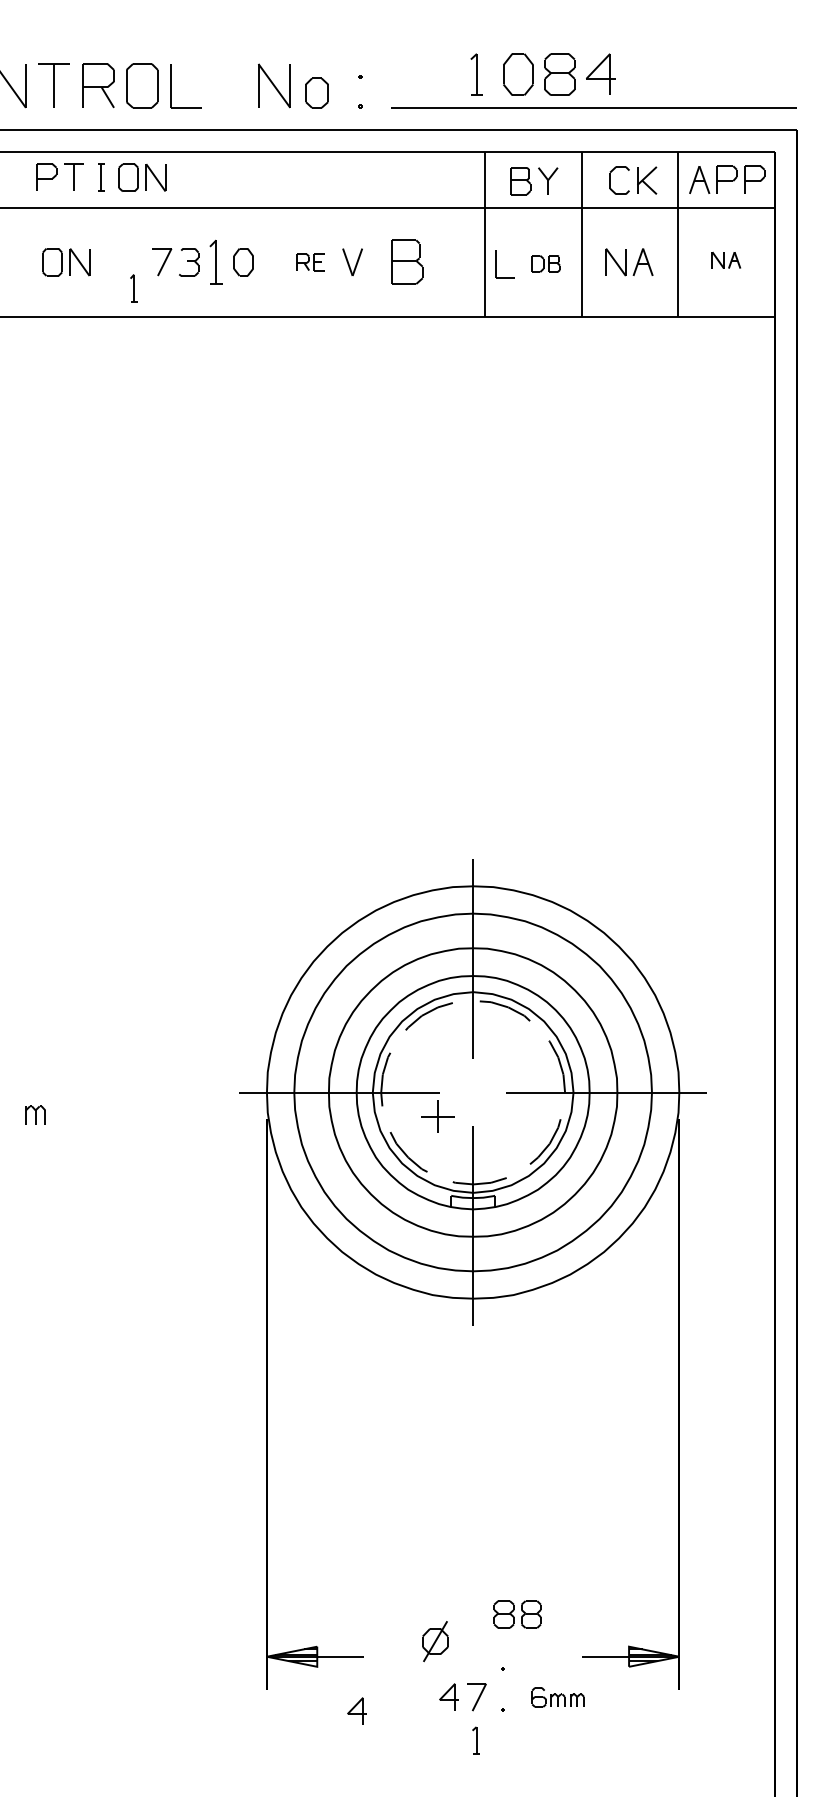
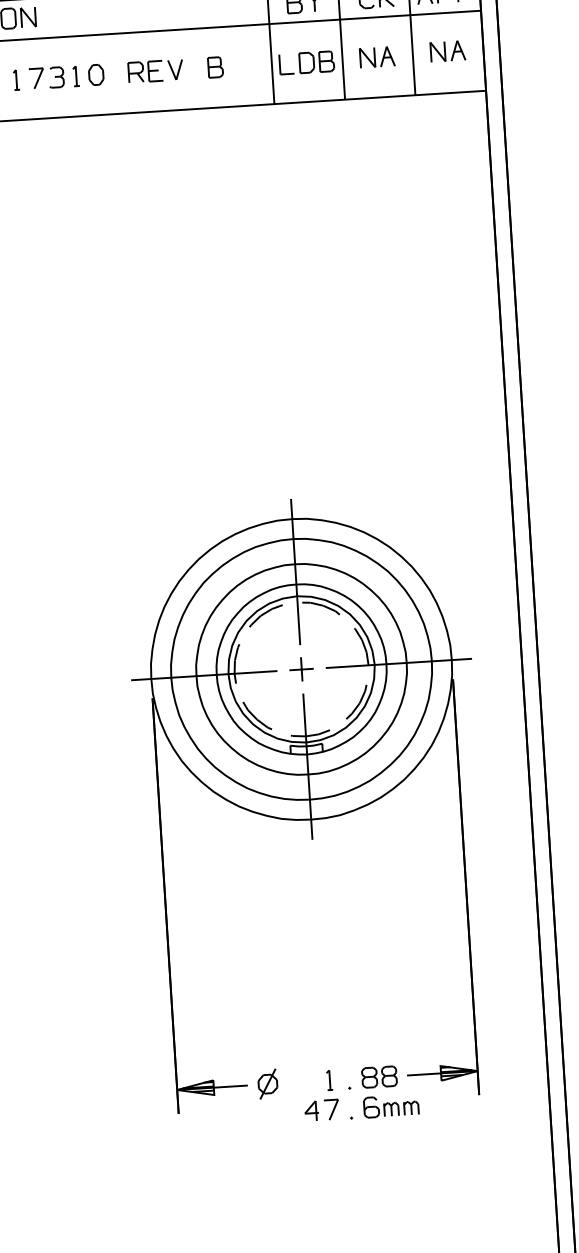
part: (726, 260) -> (448, 51), size x1.67
part: (215, 262) -> (75, 76), size x0.62
part: (310, 262) -> (145, 72), size x1.67
part: (407, 262) -> (215, 67), size x0.62
part: (545, 263) -> (316, 62), size x1.67
part: (133, 288) -> (16, 80), moved
part: (437, 1116) -> (301, 669), moved
part: (517, 1614) -> (379, 1077), moved
part: (435, 1641) -> (267, 1084), moved
part: (557, 1697) -> (390, 1106), size x1.43
part: (356, 1710) -> (244, 1125), removed
part: (475, 1740) -> (329, 1080), moved

